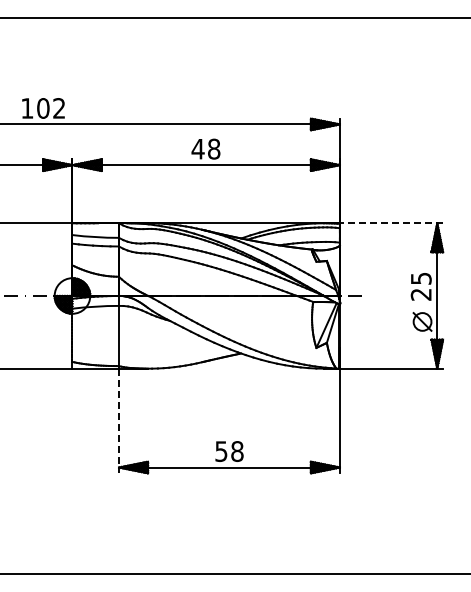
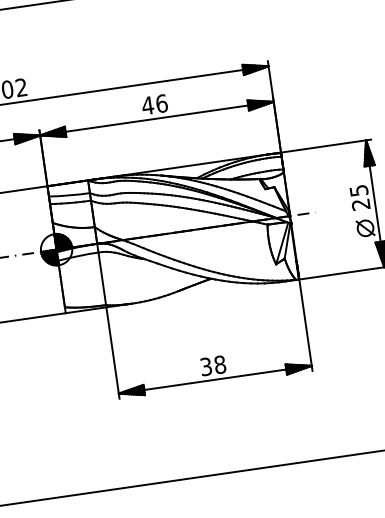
text: (214, 148) -> (162, 103), 48 -> 46
line: (391, 223) -> (326, 146), dashed -> solid
line: (118, 421) -> (112, 353), dashed -> solid
text: (221, 451) -> (206, 366), 58 -> 38

